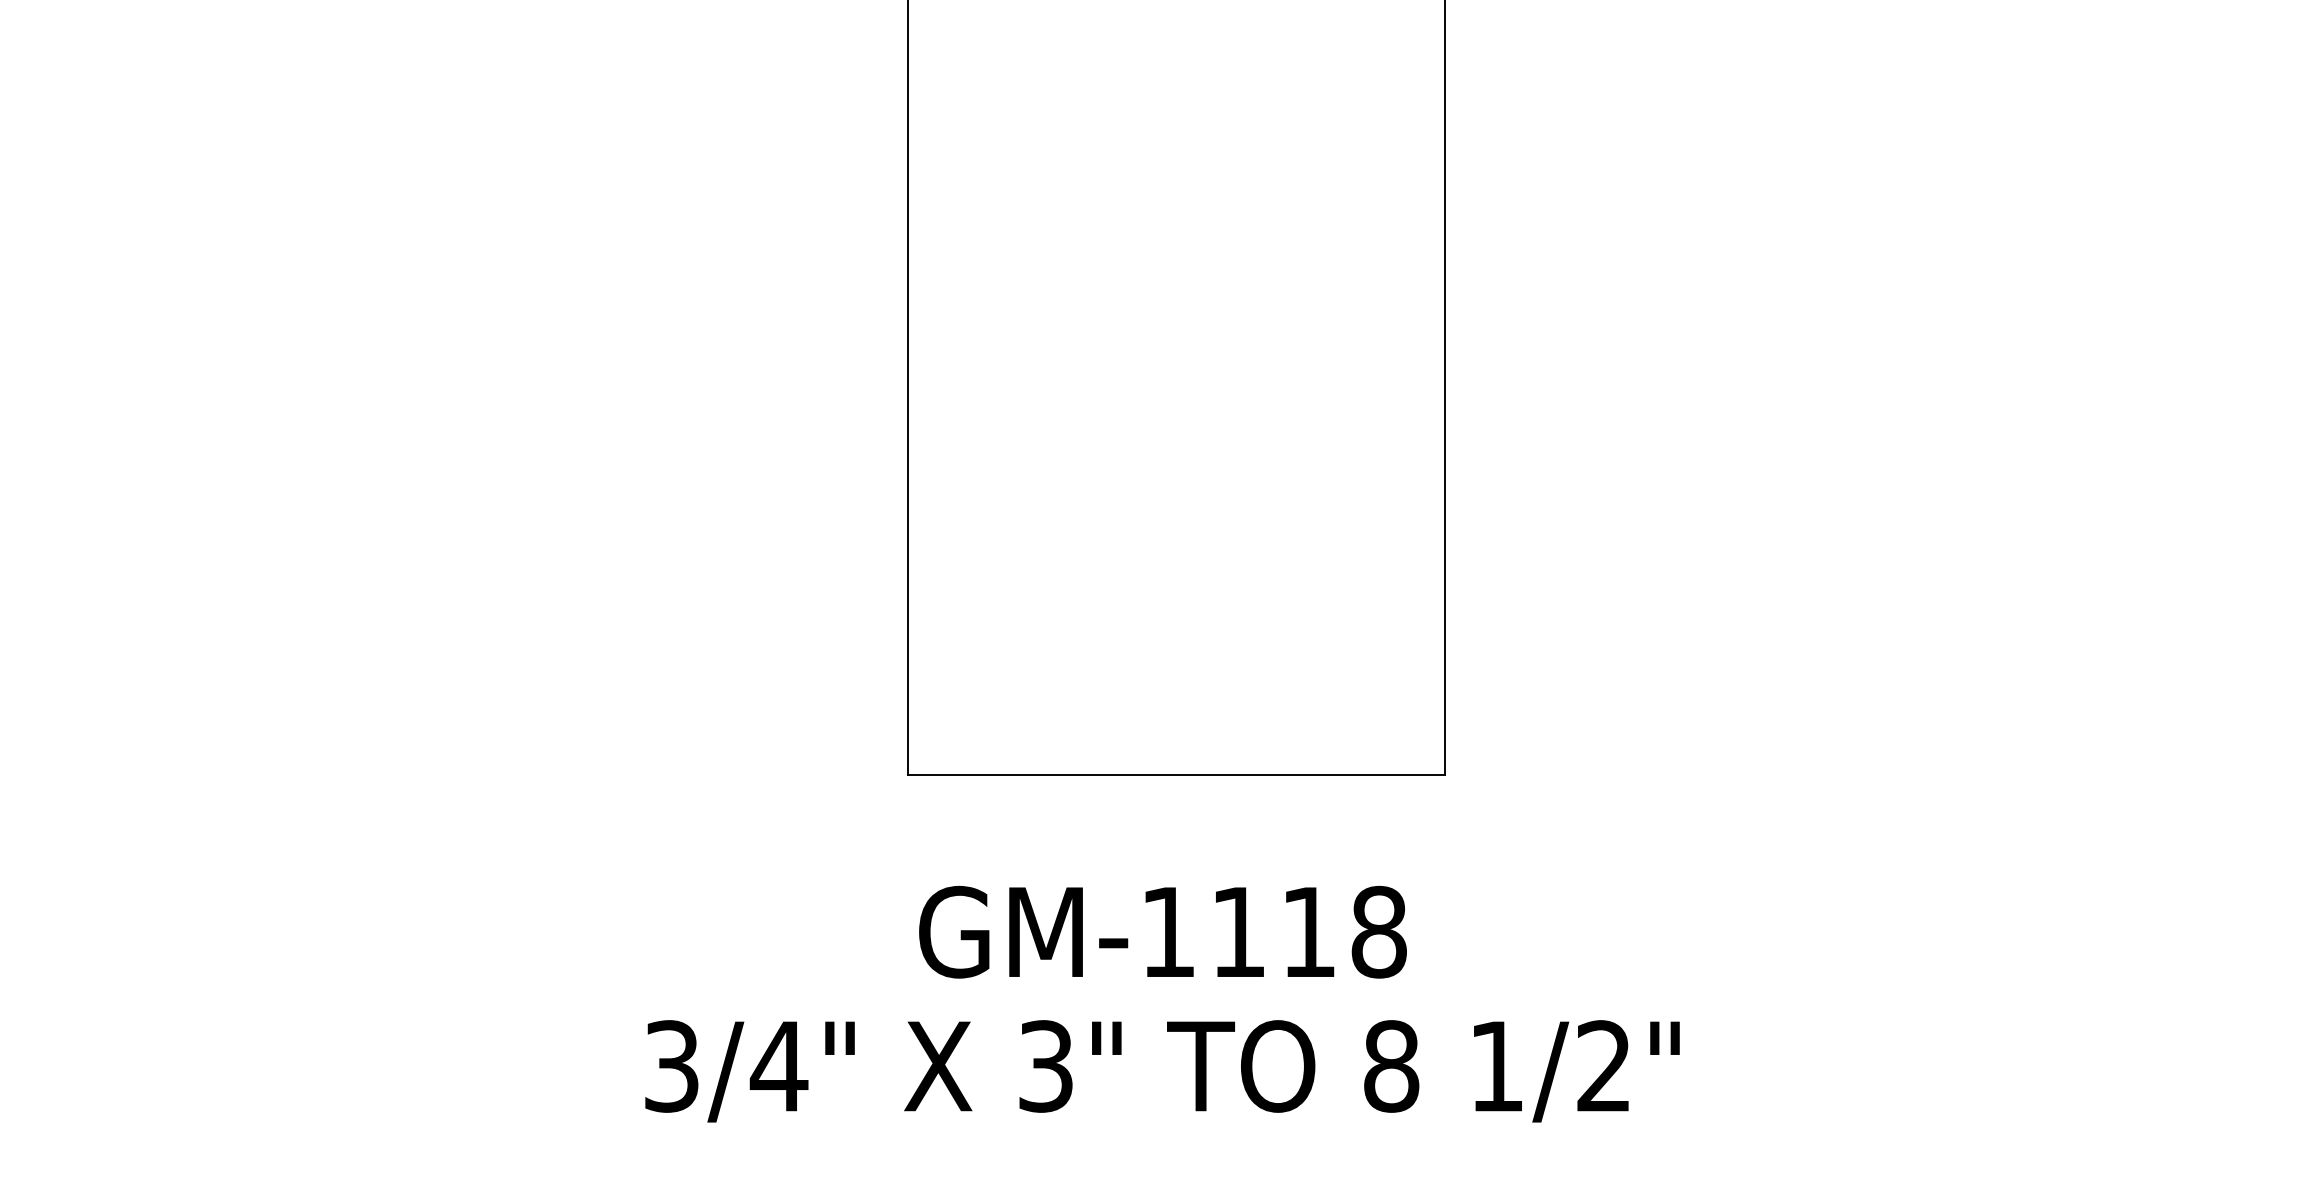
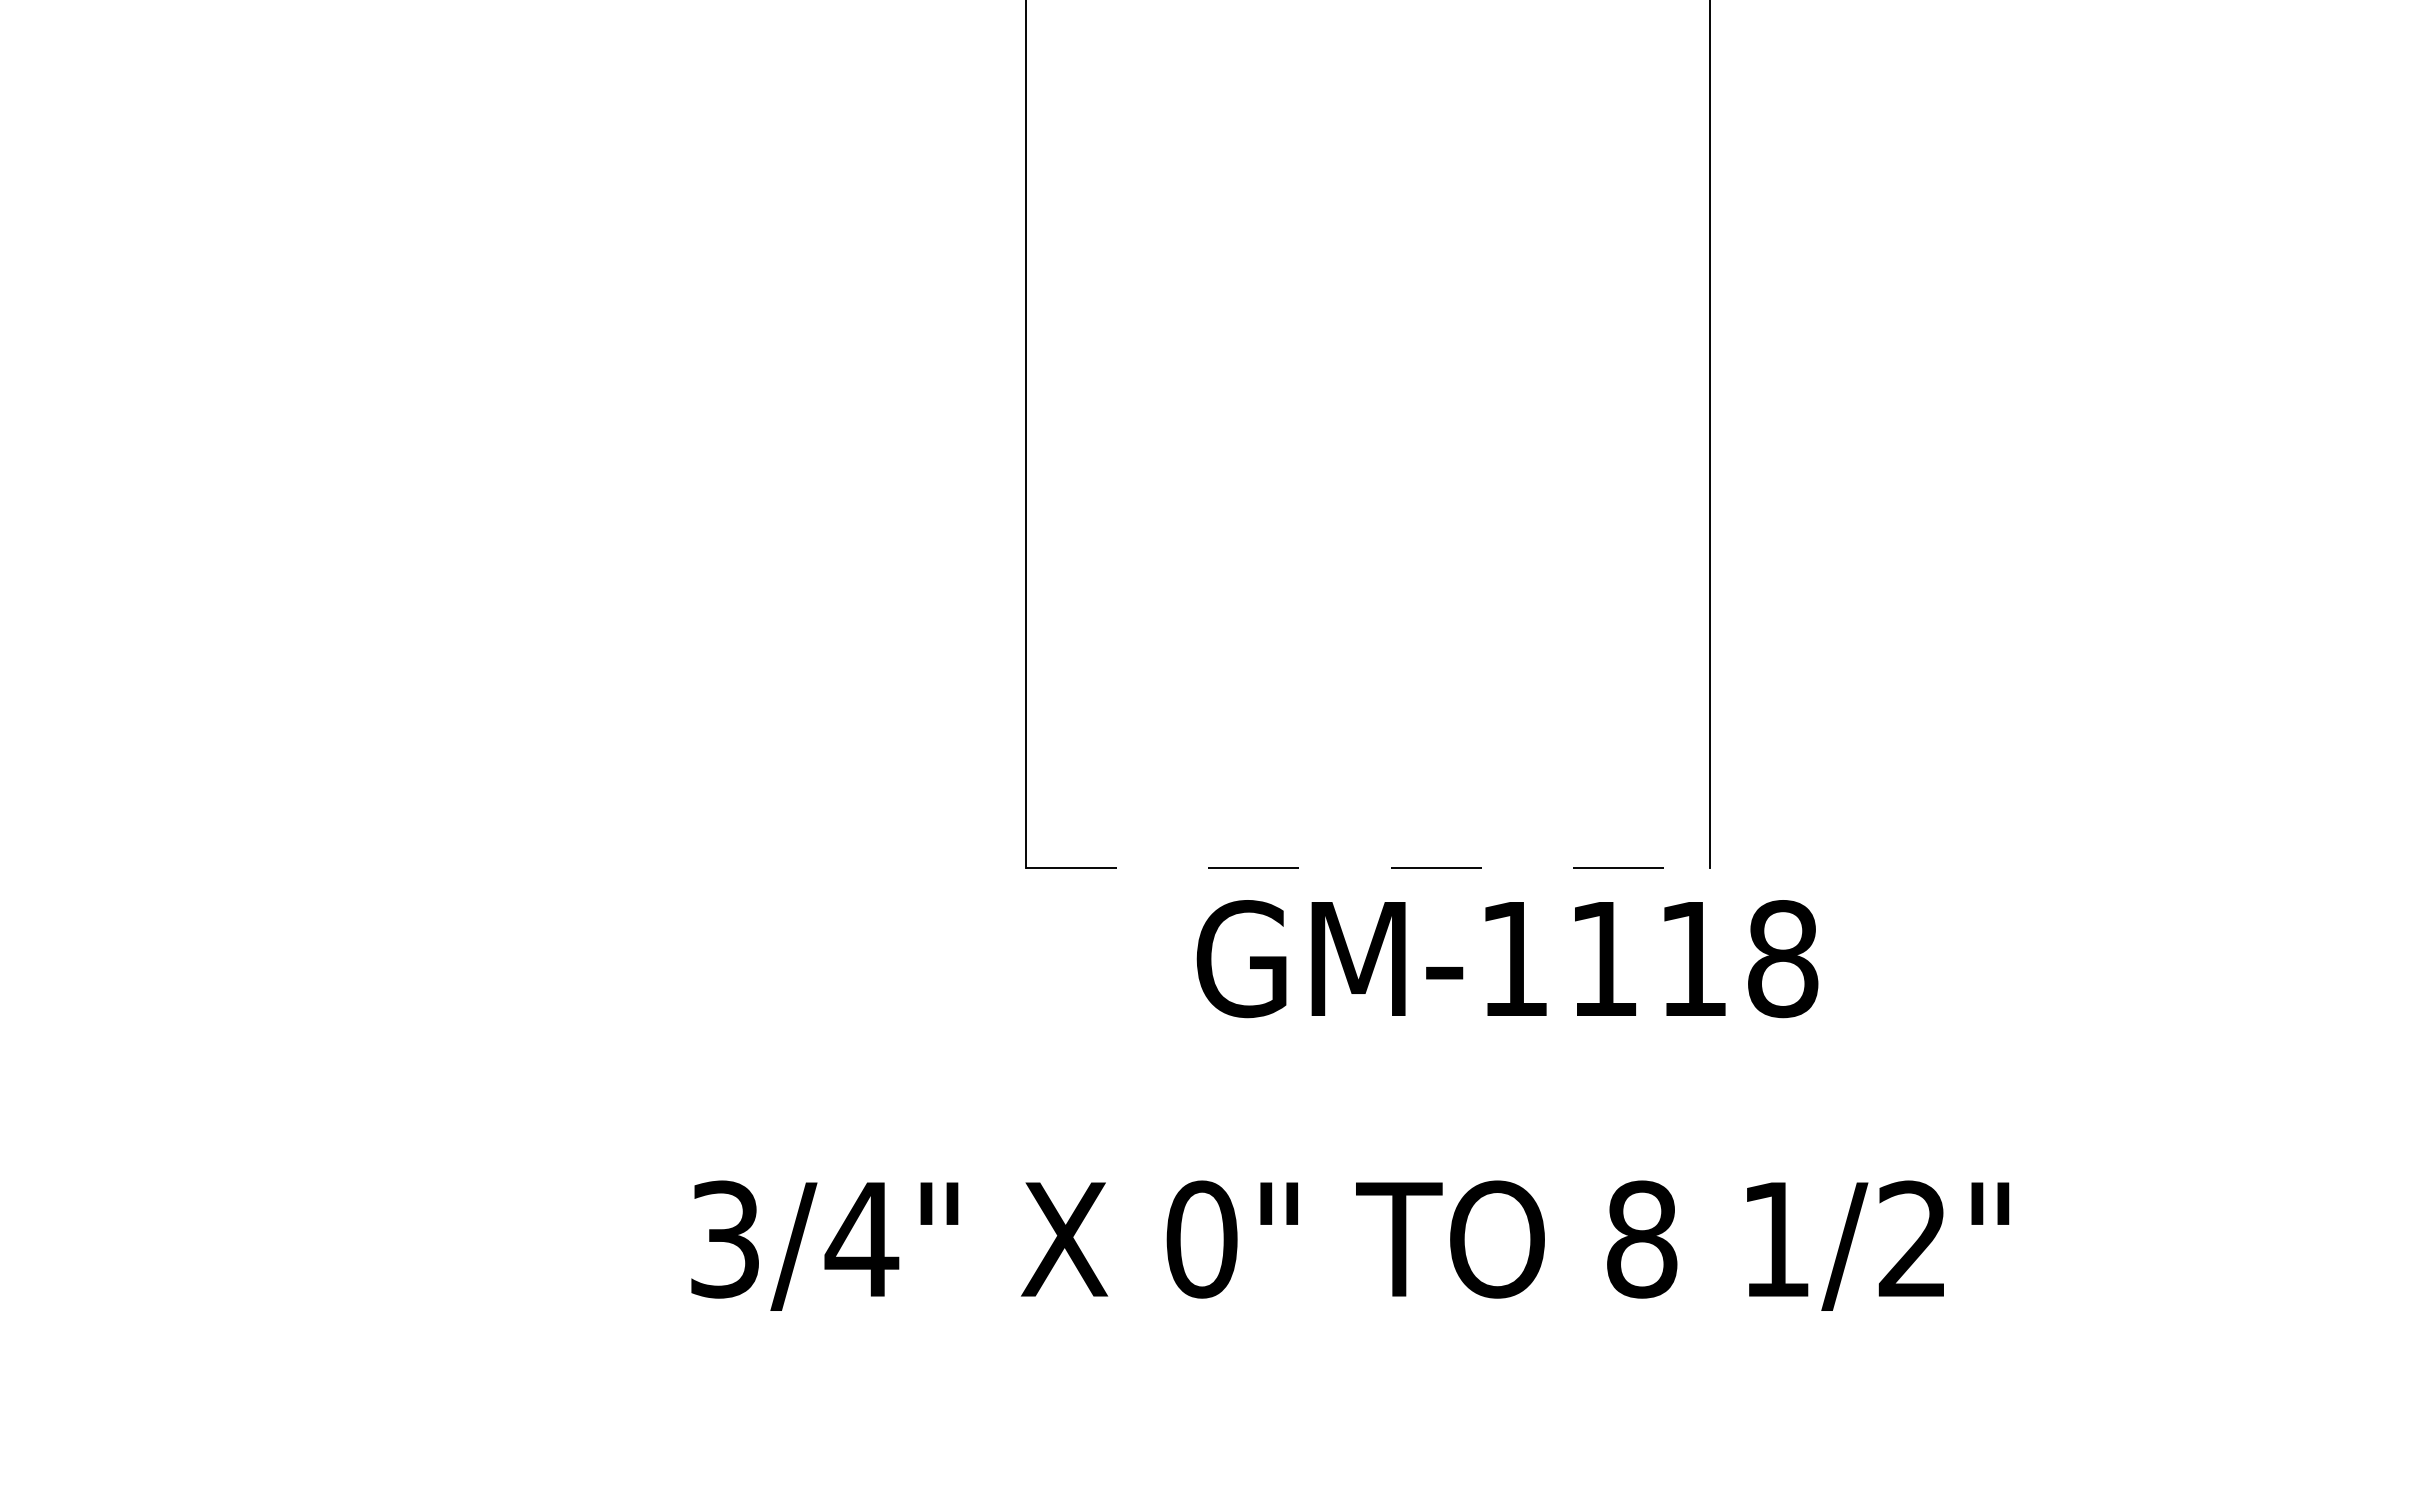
line: (1176, 774) -> (1368, 867), solid -> dashed
text: (1162, 931) -> (1506, 958), moved
text: (1046, 1066) -> (1202, 1239), 3" -> 0"

